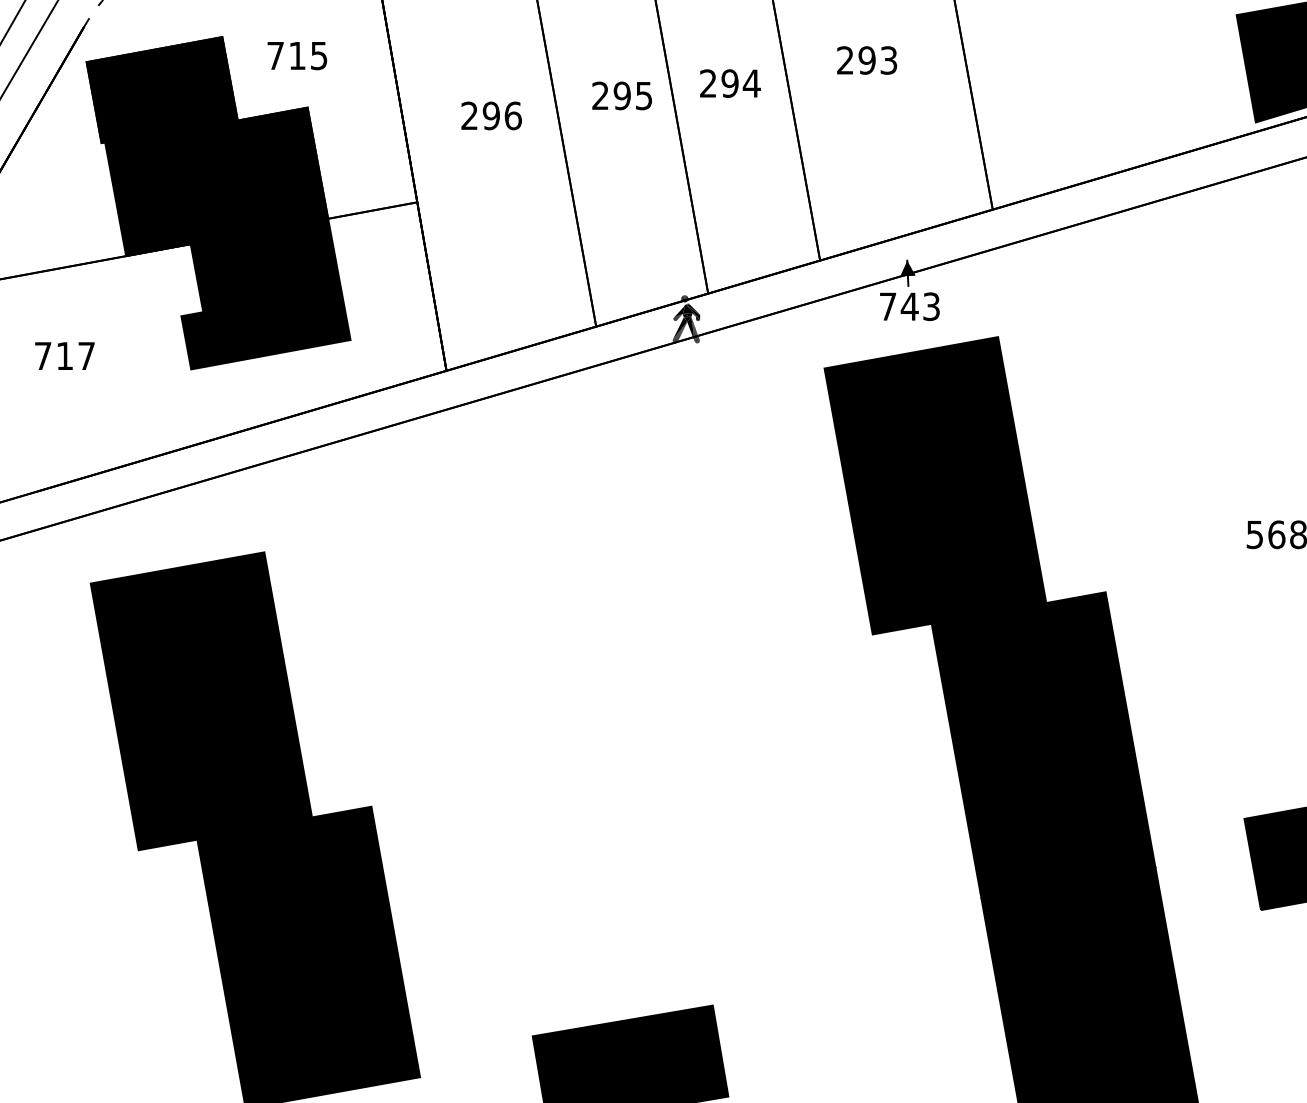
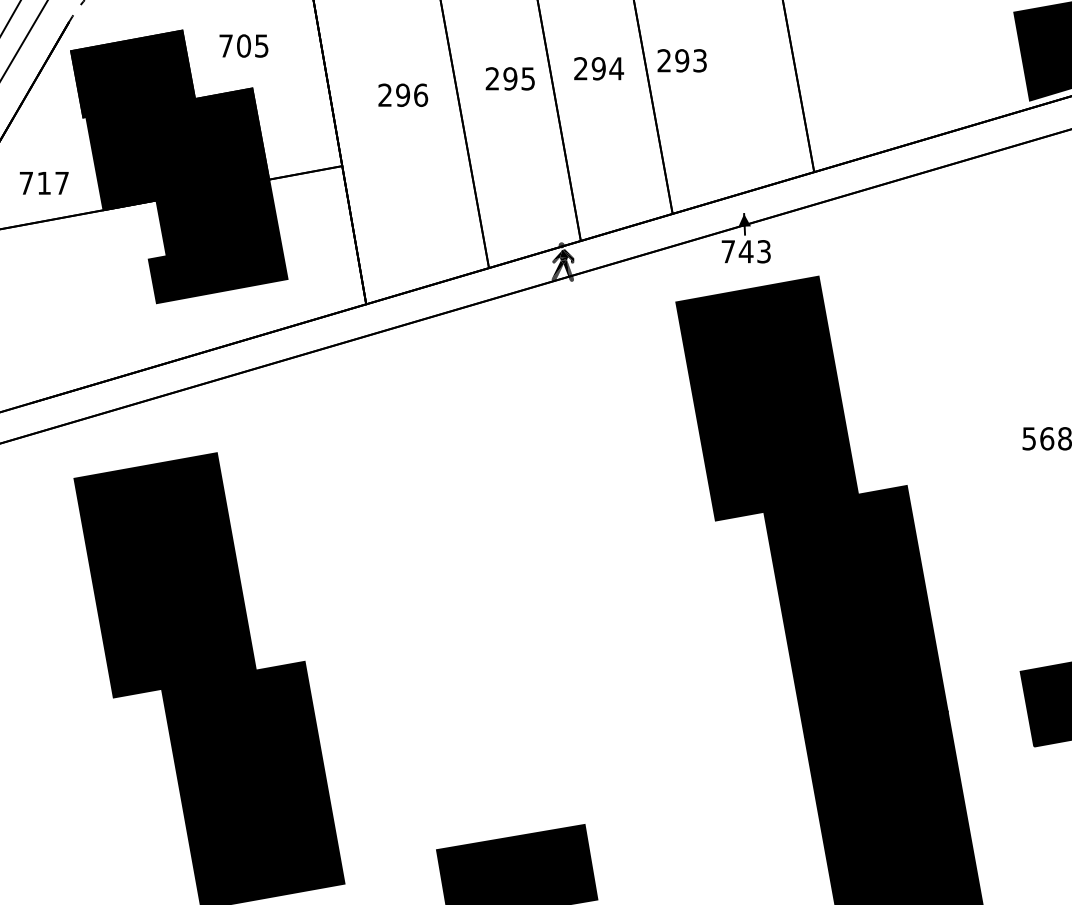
text: (296, 55) -> (243, 45), 715 -> 705
text: (866, 60) -> (681, 60), moved
text: (63, 356) -> (43, 183), moved

